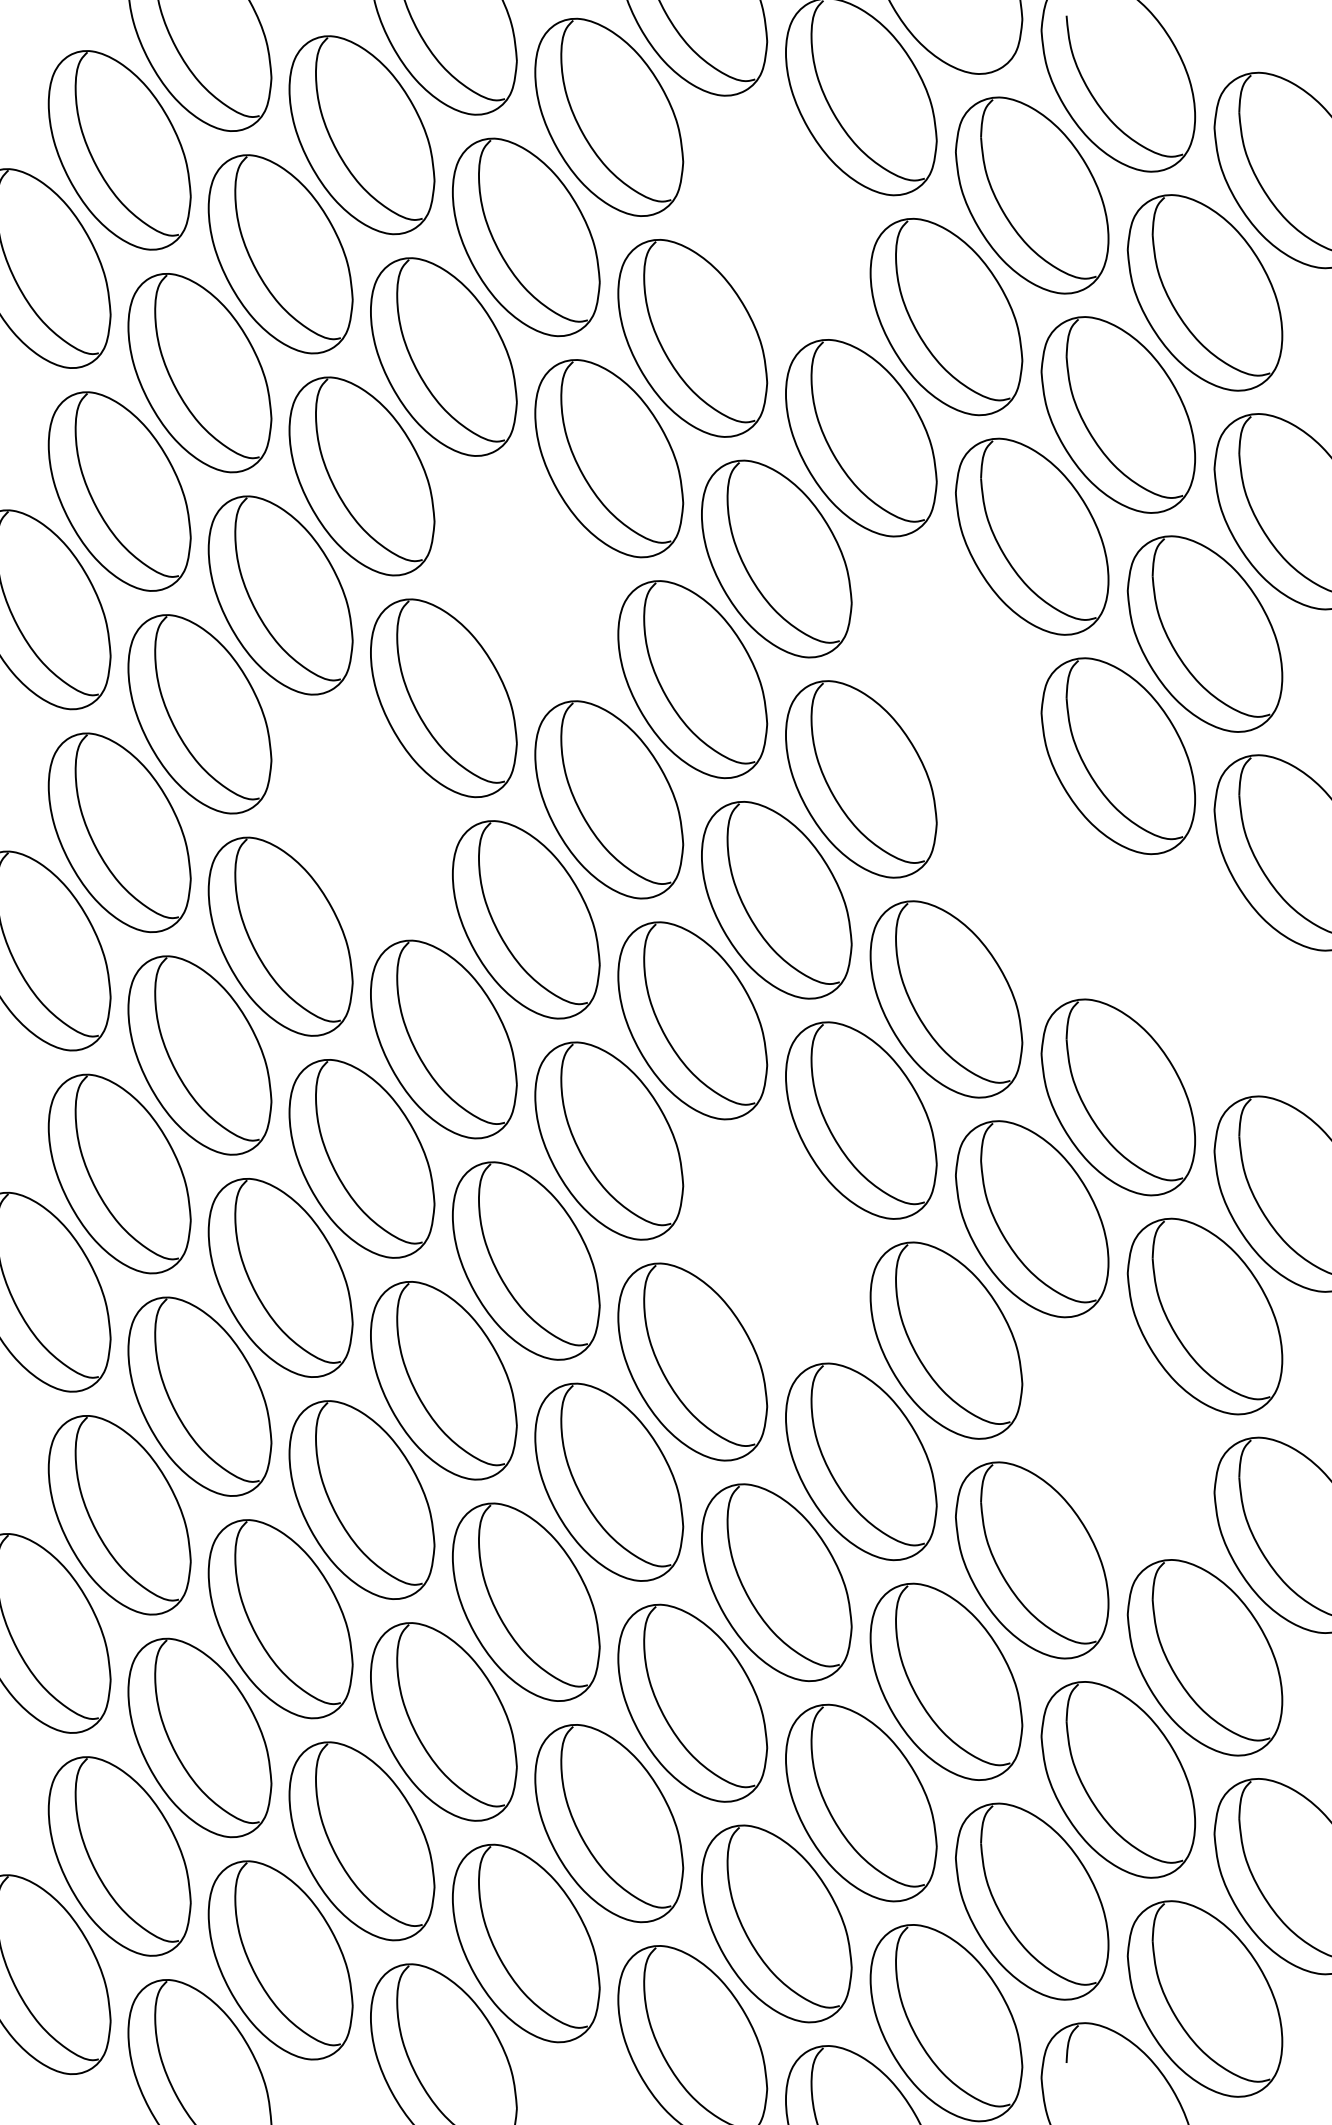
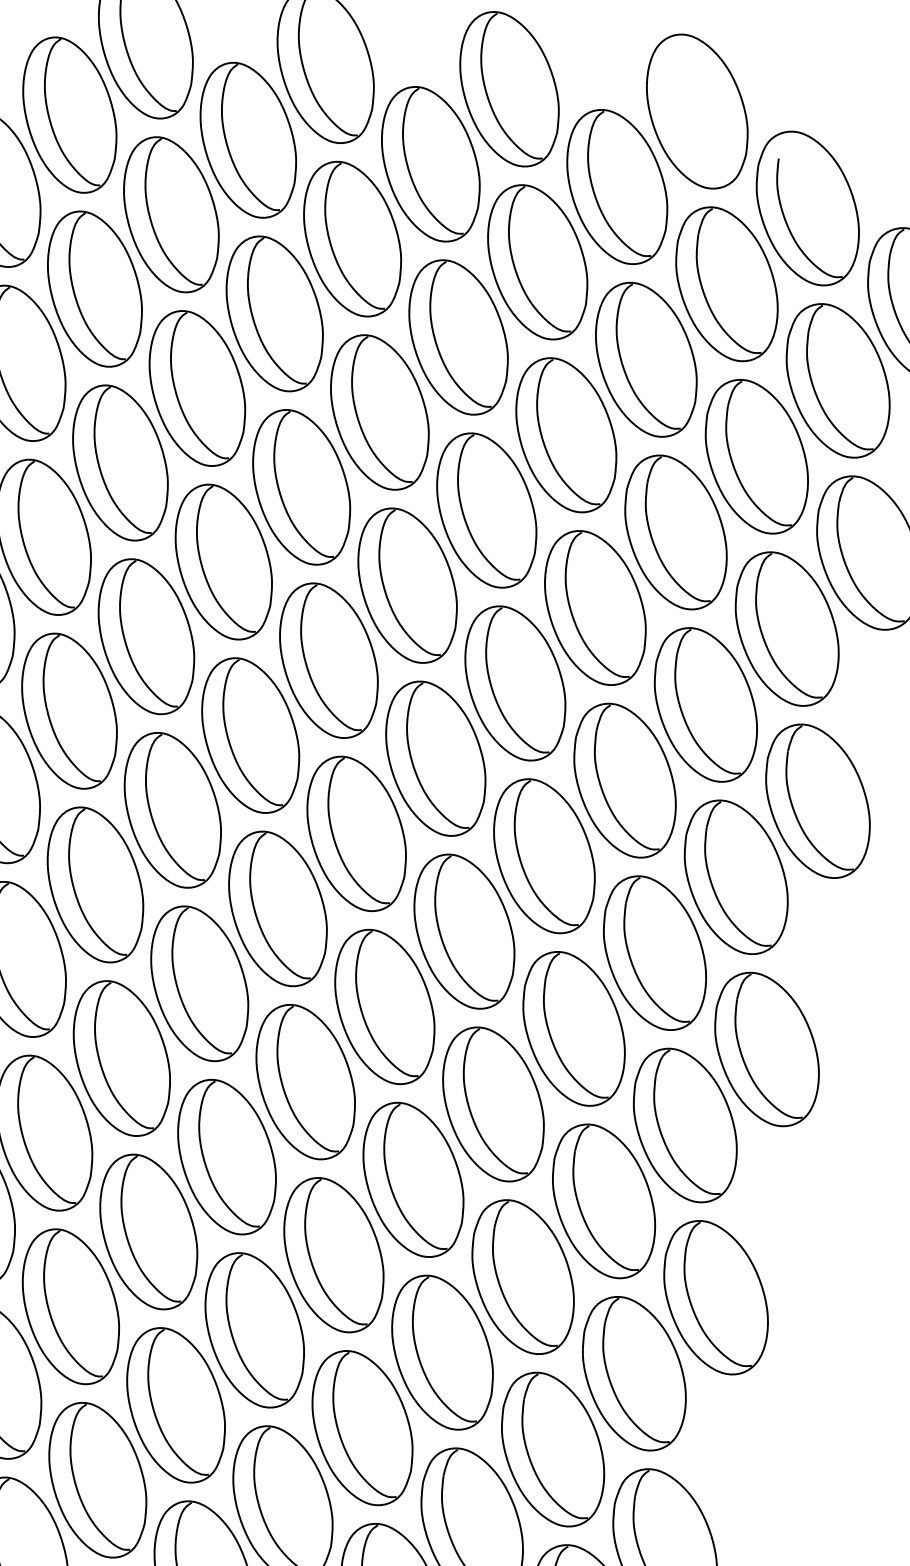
part: (776, 217) -> (537, 262), added
part: (526, 578) -> (301, 487), added
part: (946, 658) -> (595, 608), added
part: (361, 817) -> (146, 636), added
part: (1032, 877) -> (625, 780), added
part: (1204, 975) -> (735, 877), added
part: (776, 1241) -> (384, 1006), added
part: (1118, 1438) -> (604, 1201), added

